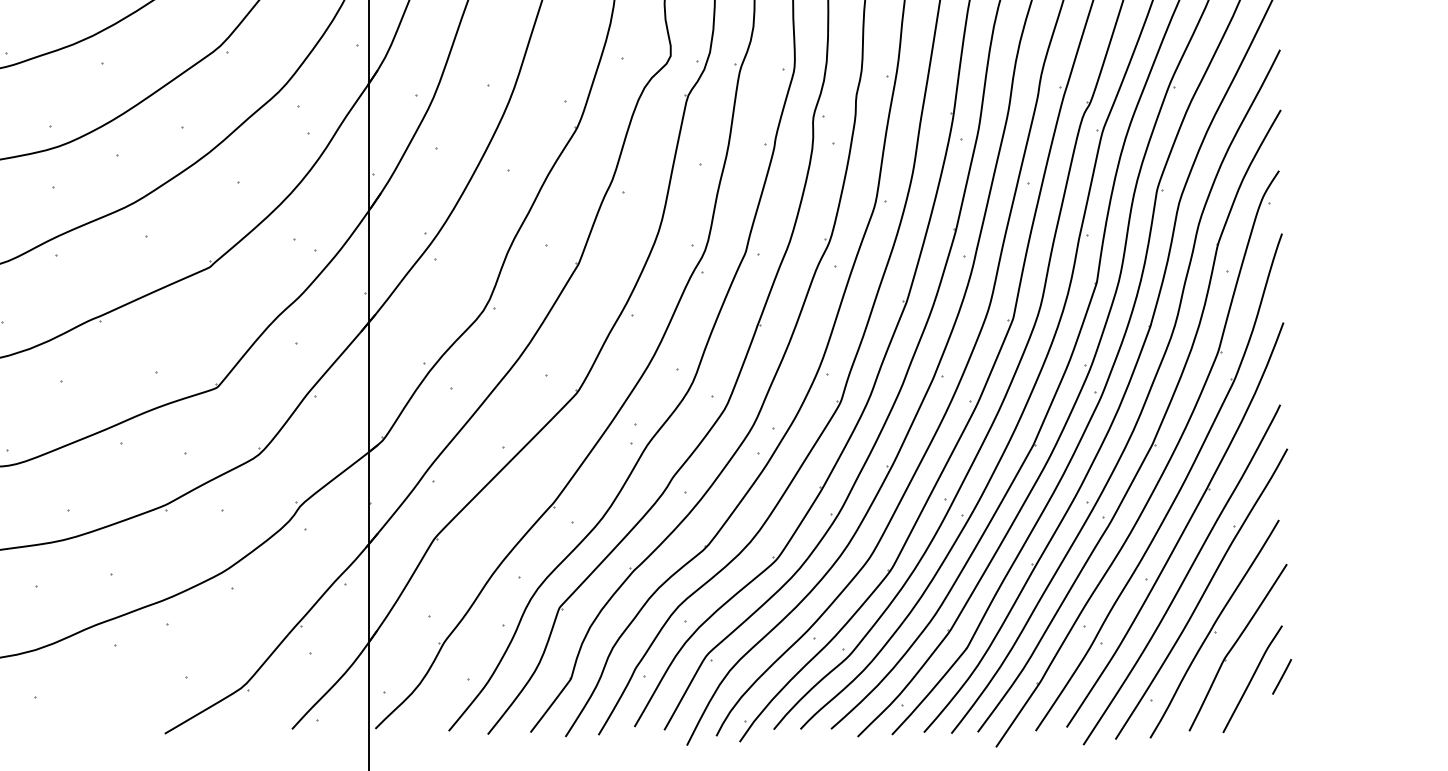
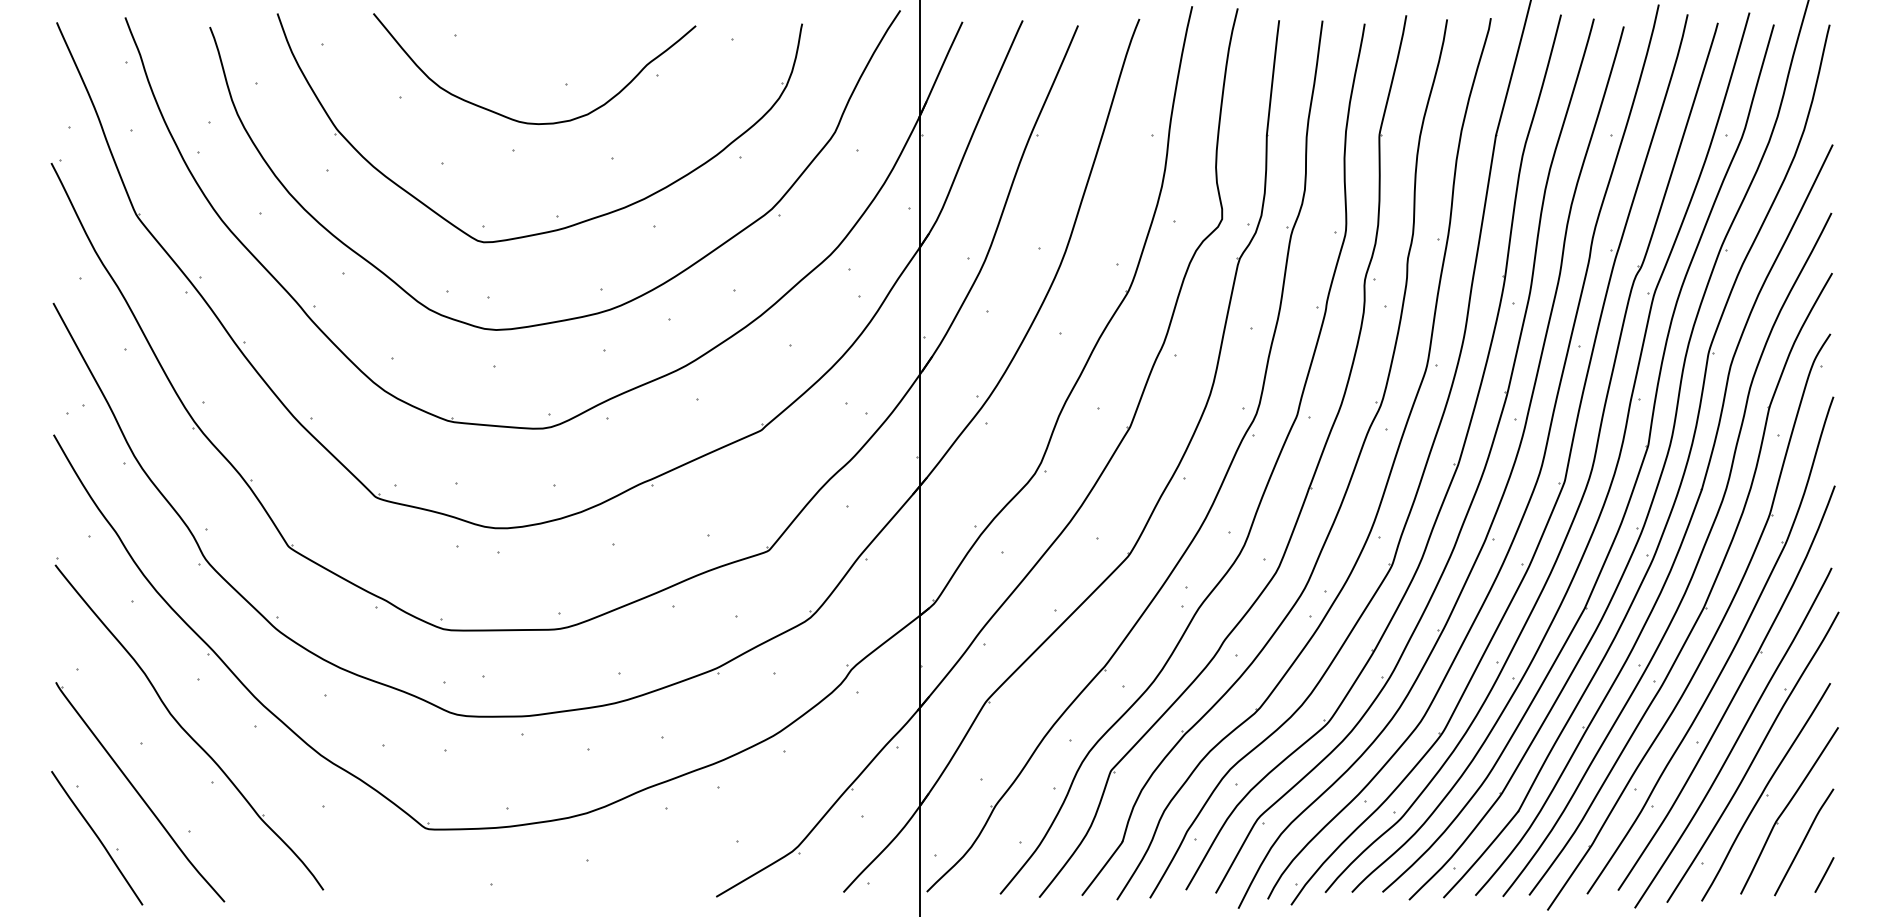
line: (1282, 676) -> (1824, 874), moved

